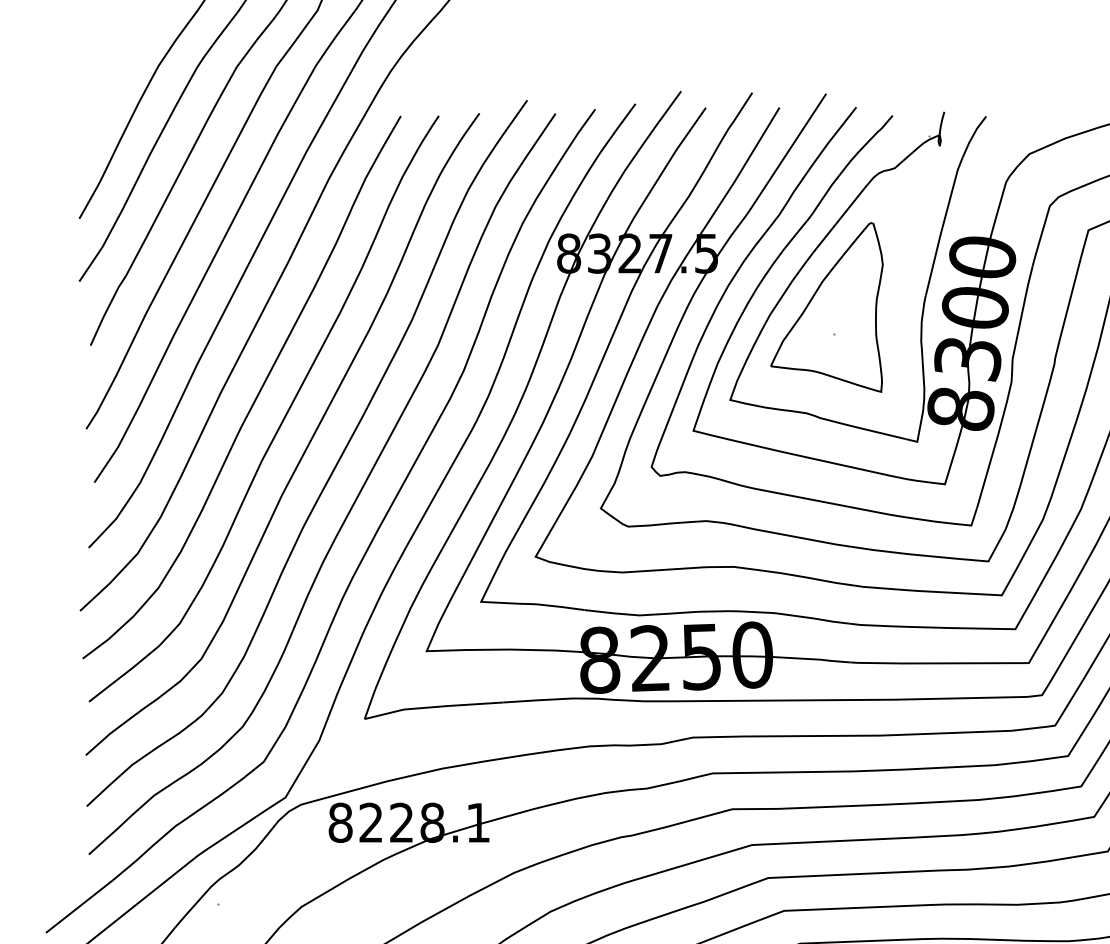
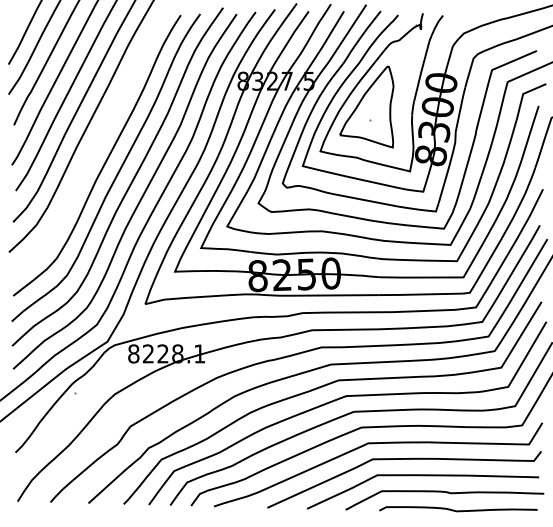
curve: (256, 393) -> (93, 148), removed

